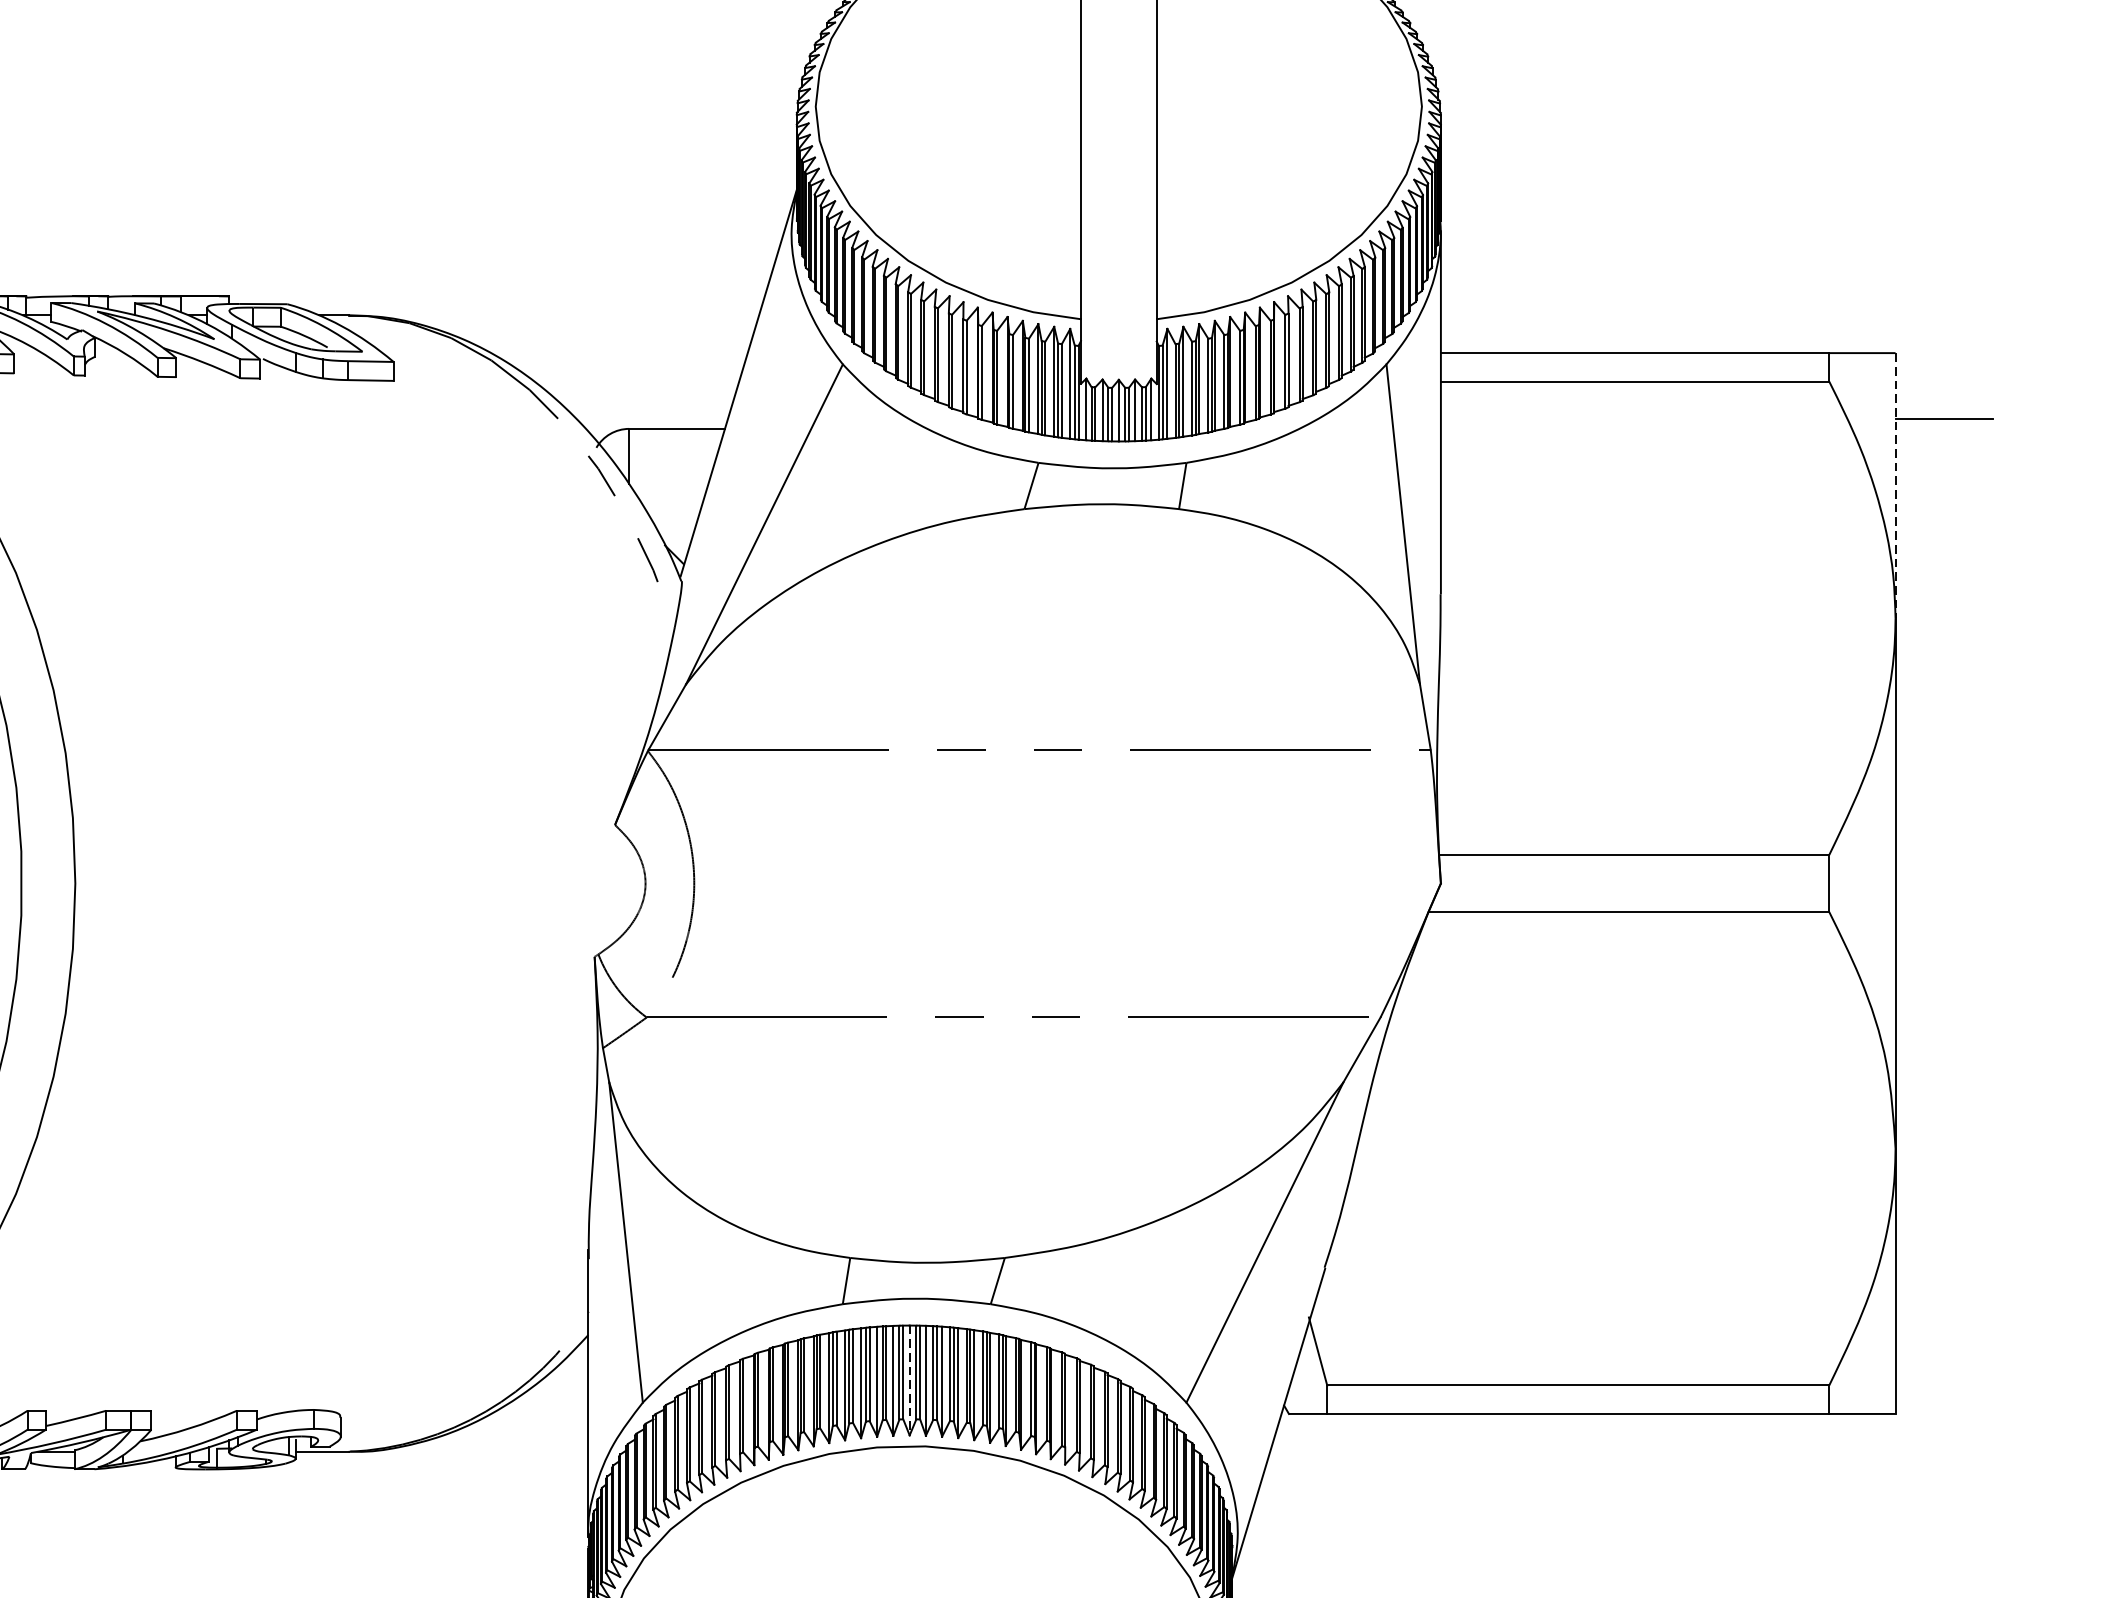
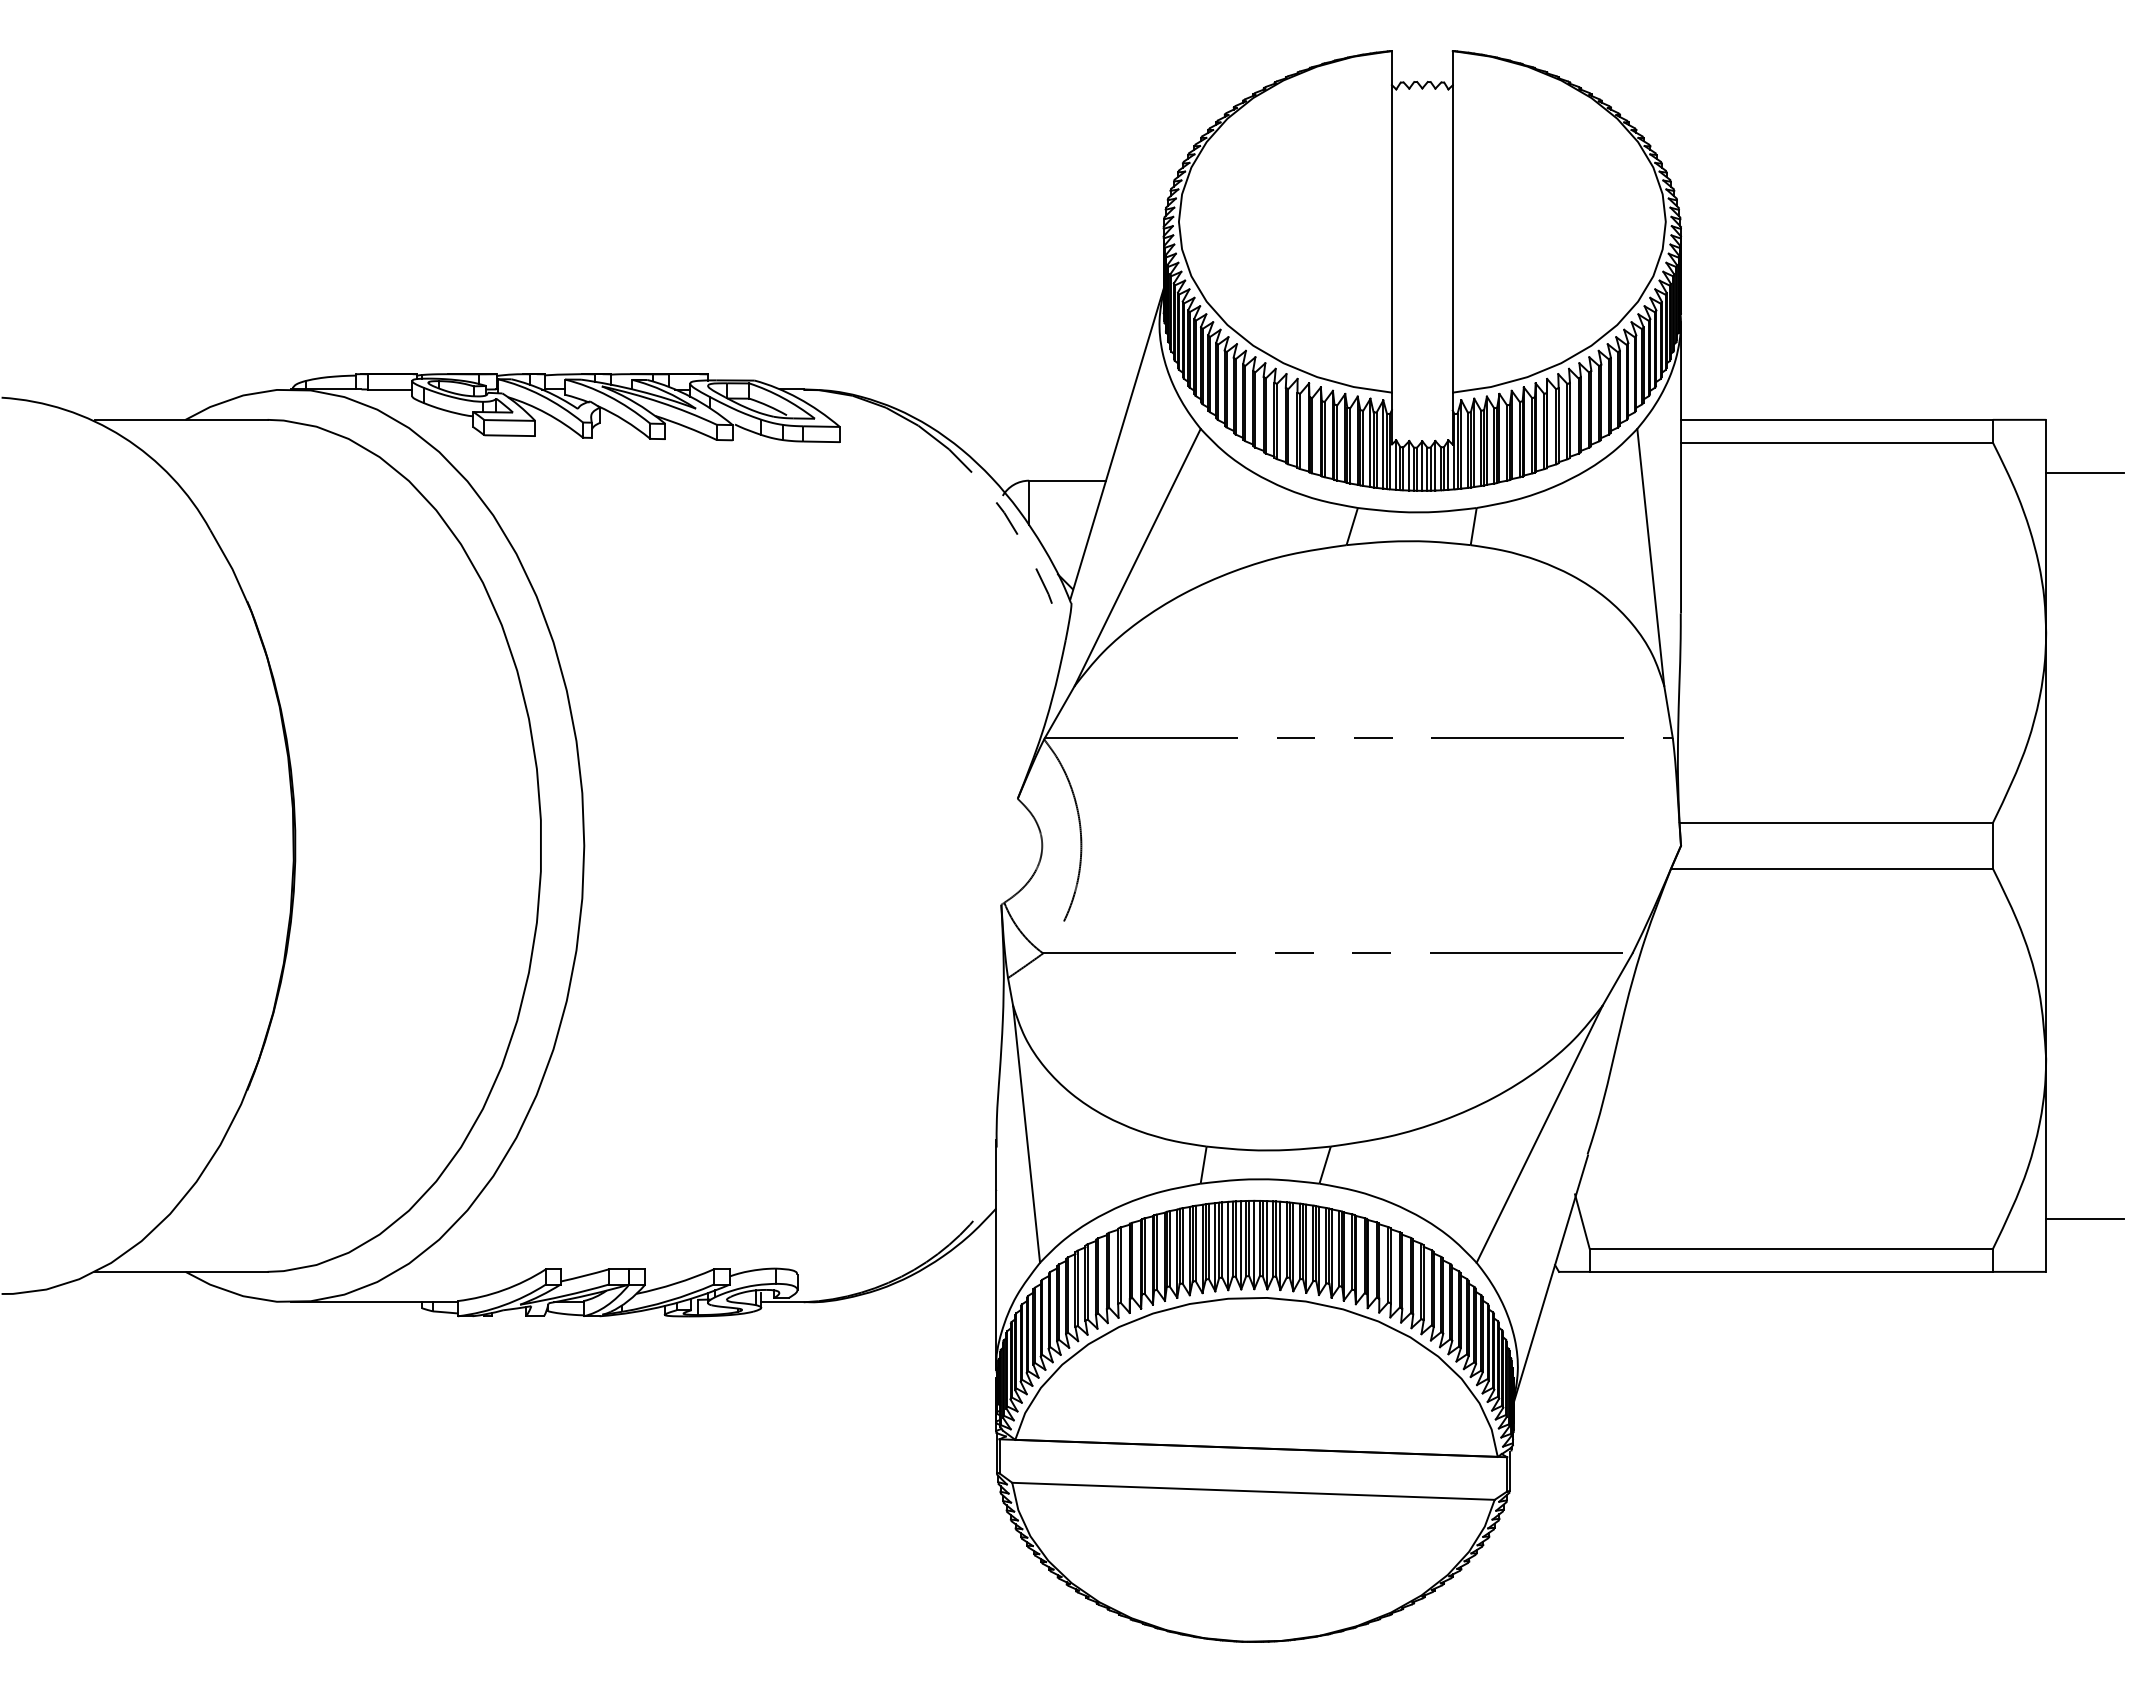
line: (1895, 485) -> (2046, 526), dashed -> solid
line: (1944, 1347) -> (2085, 1218), added
line: (909, 1381) -> (1254, 1245), dashed -> solid

